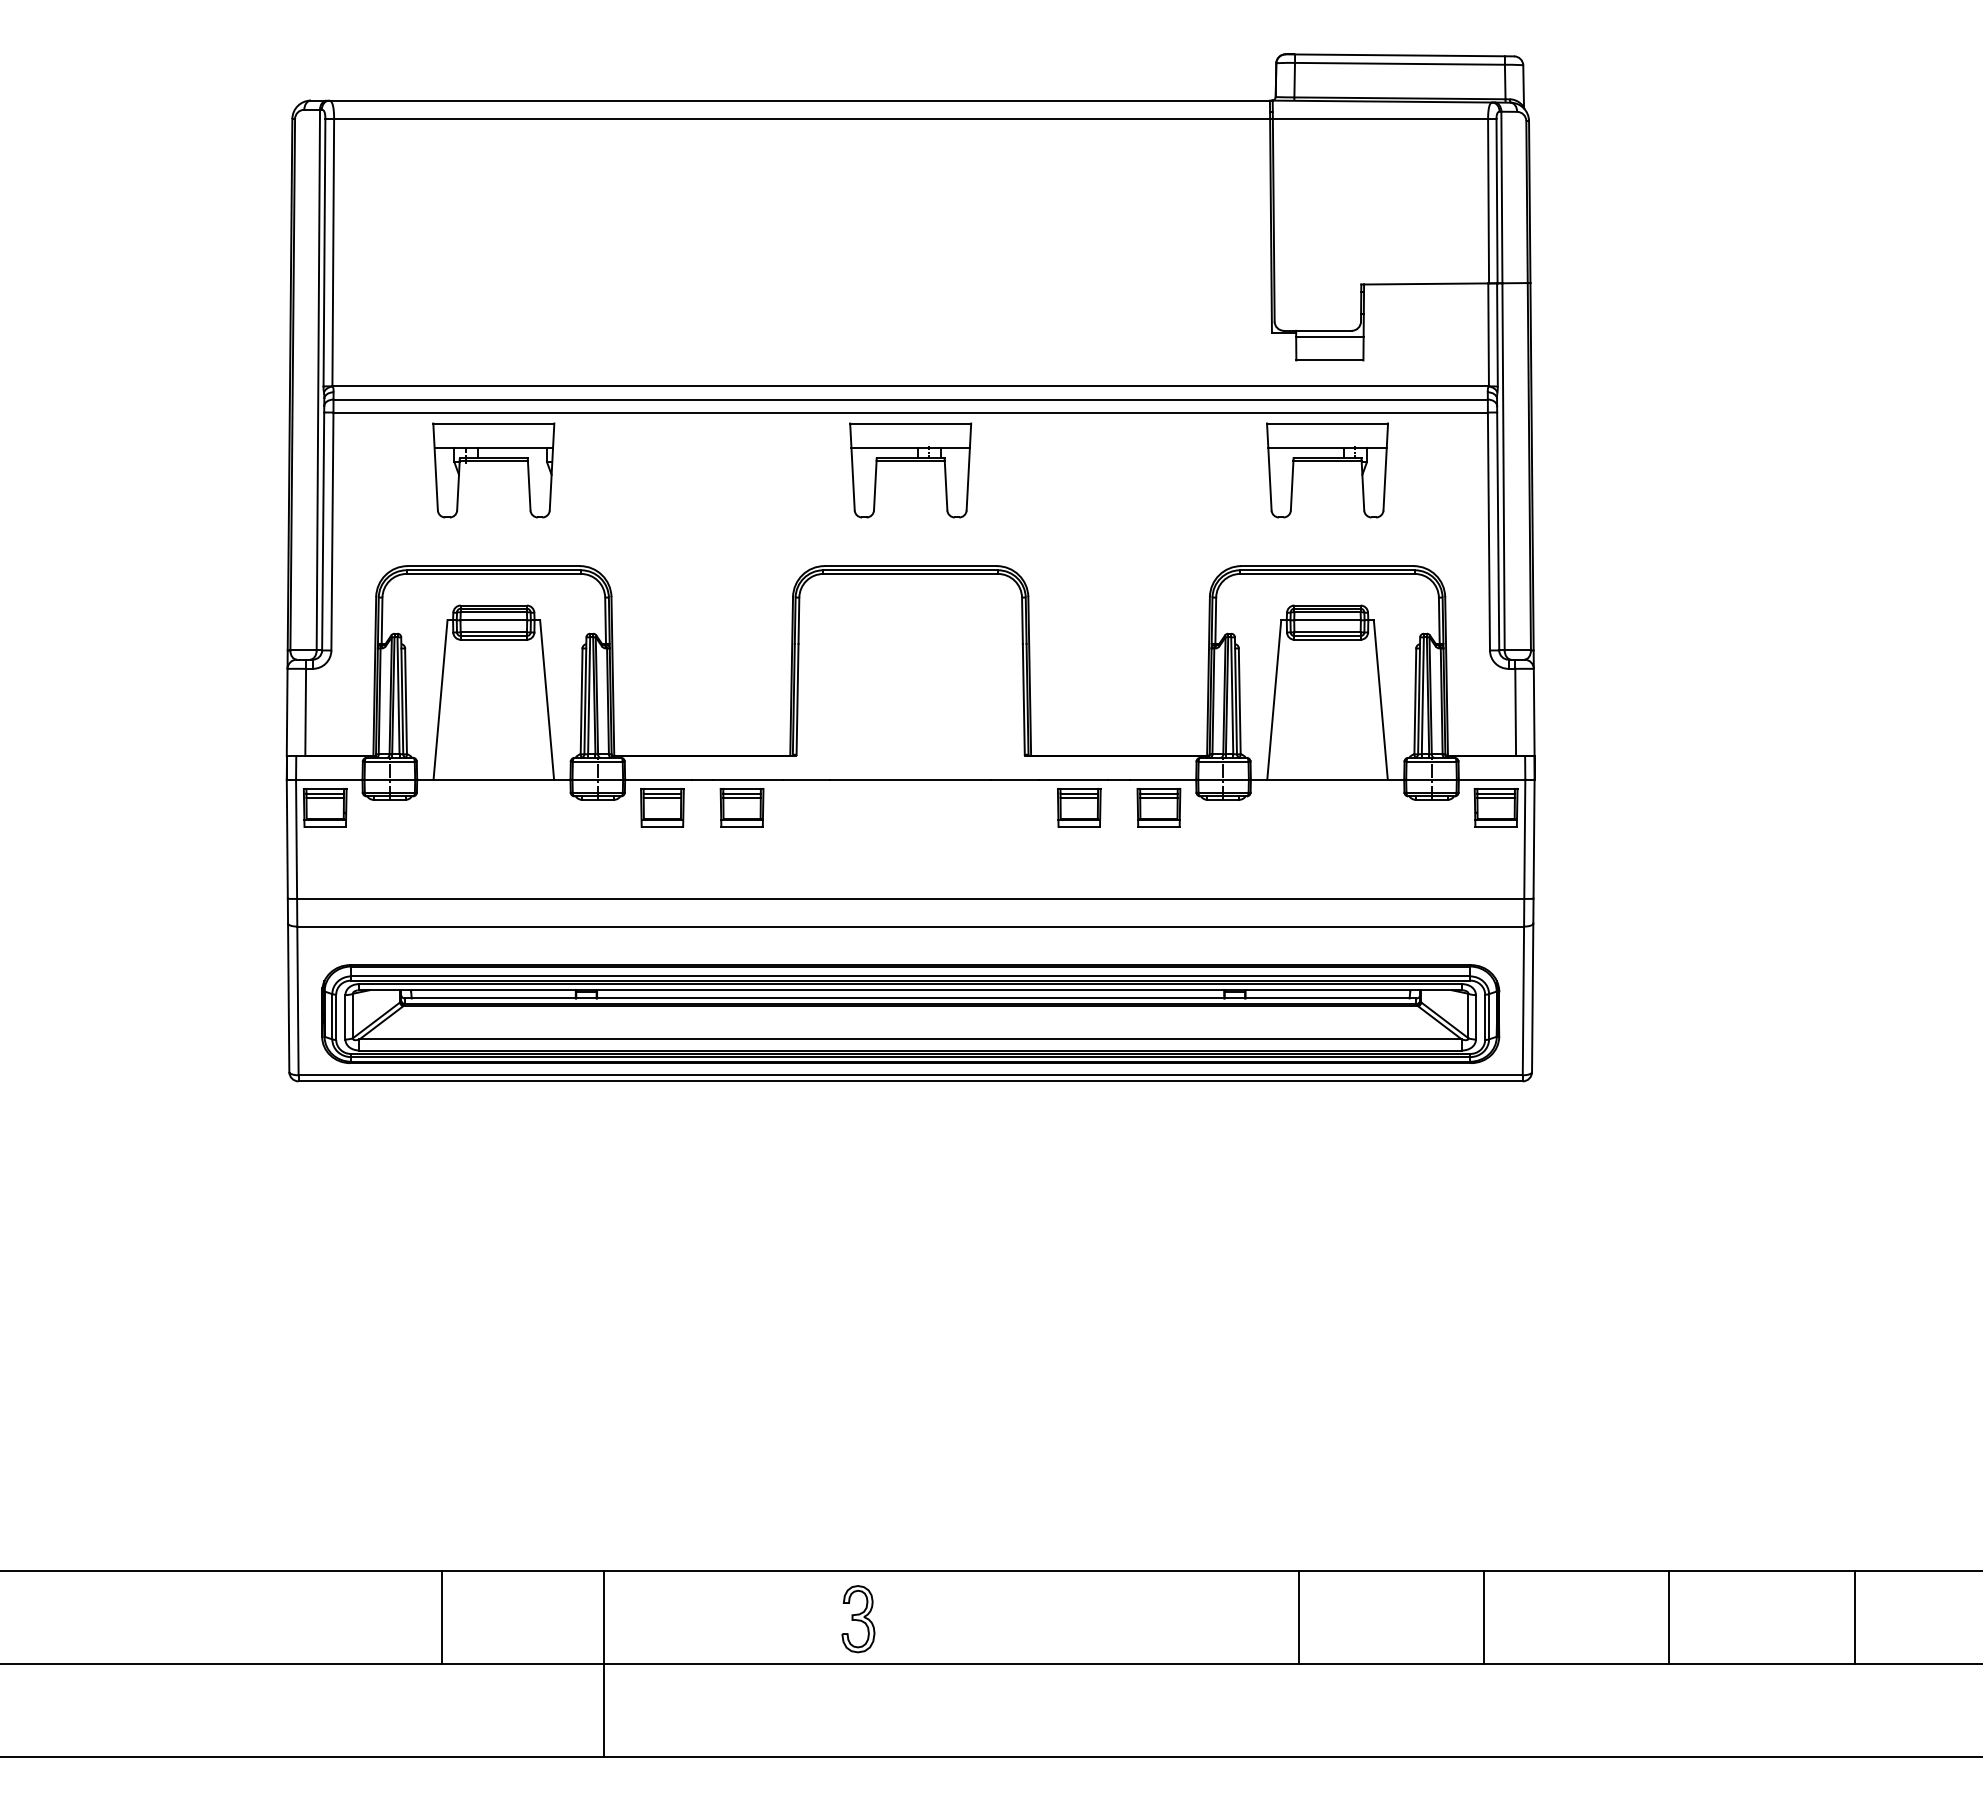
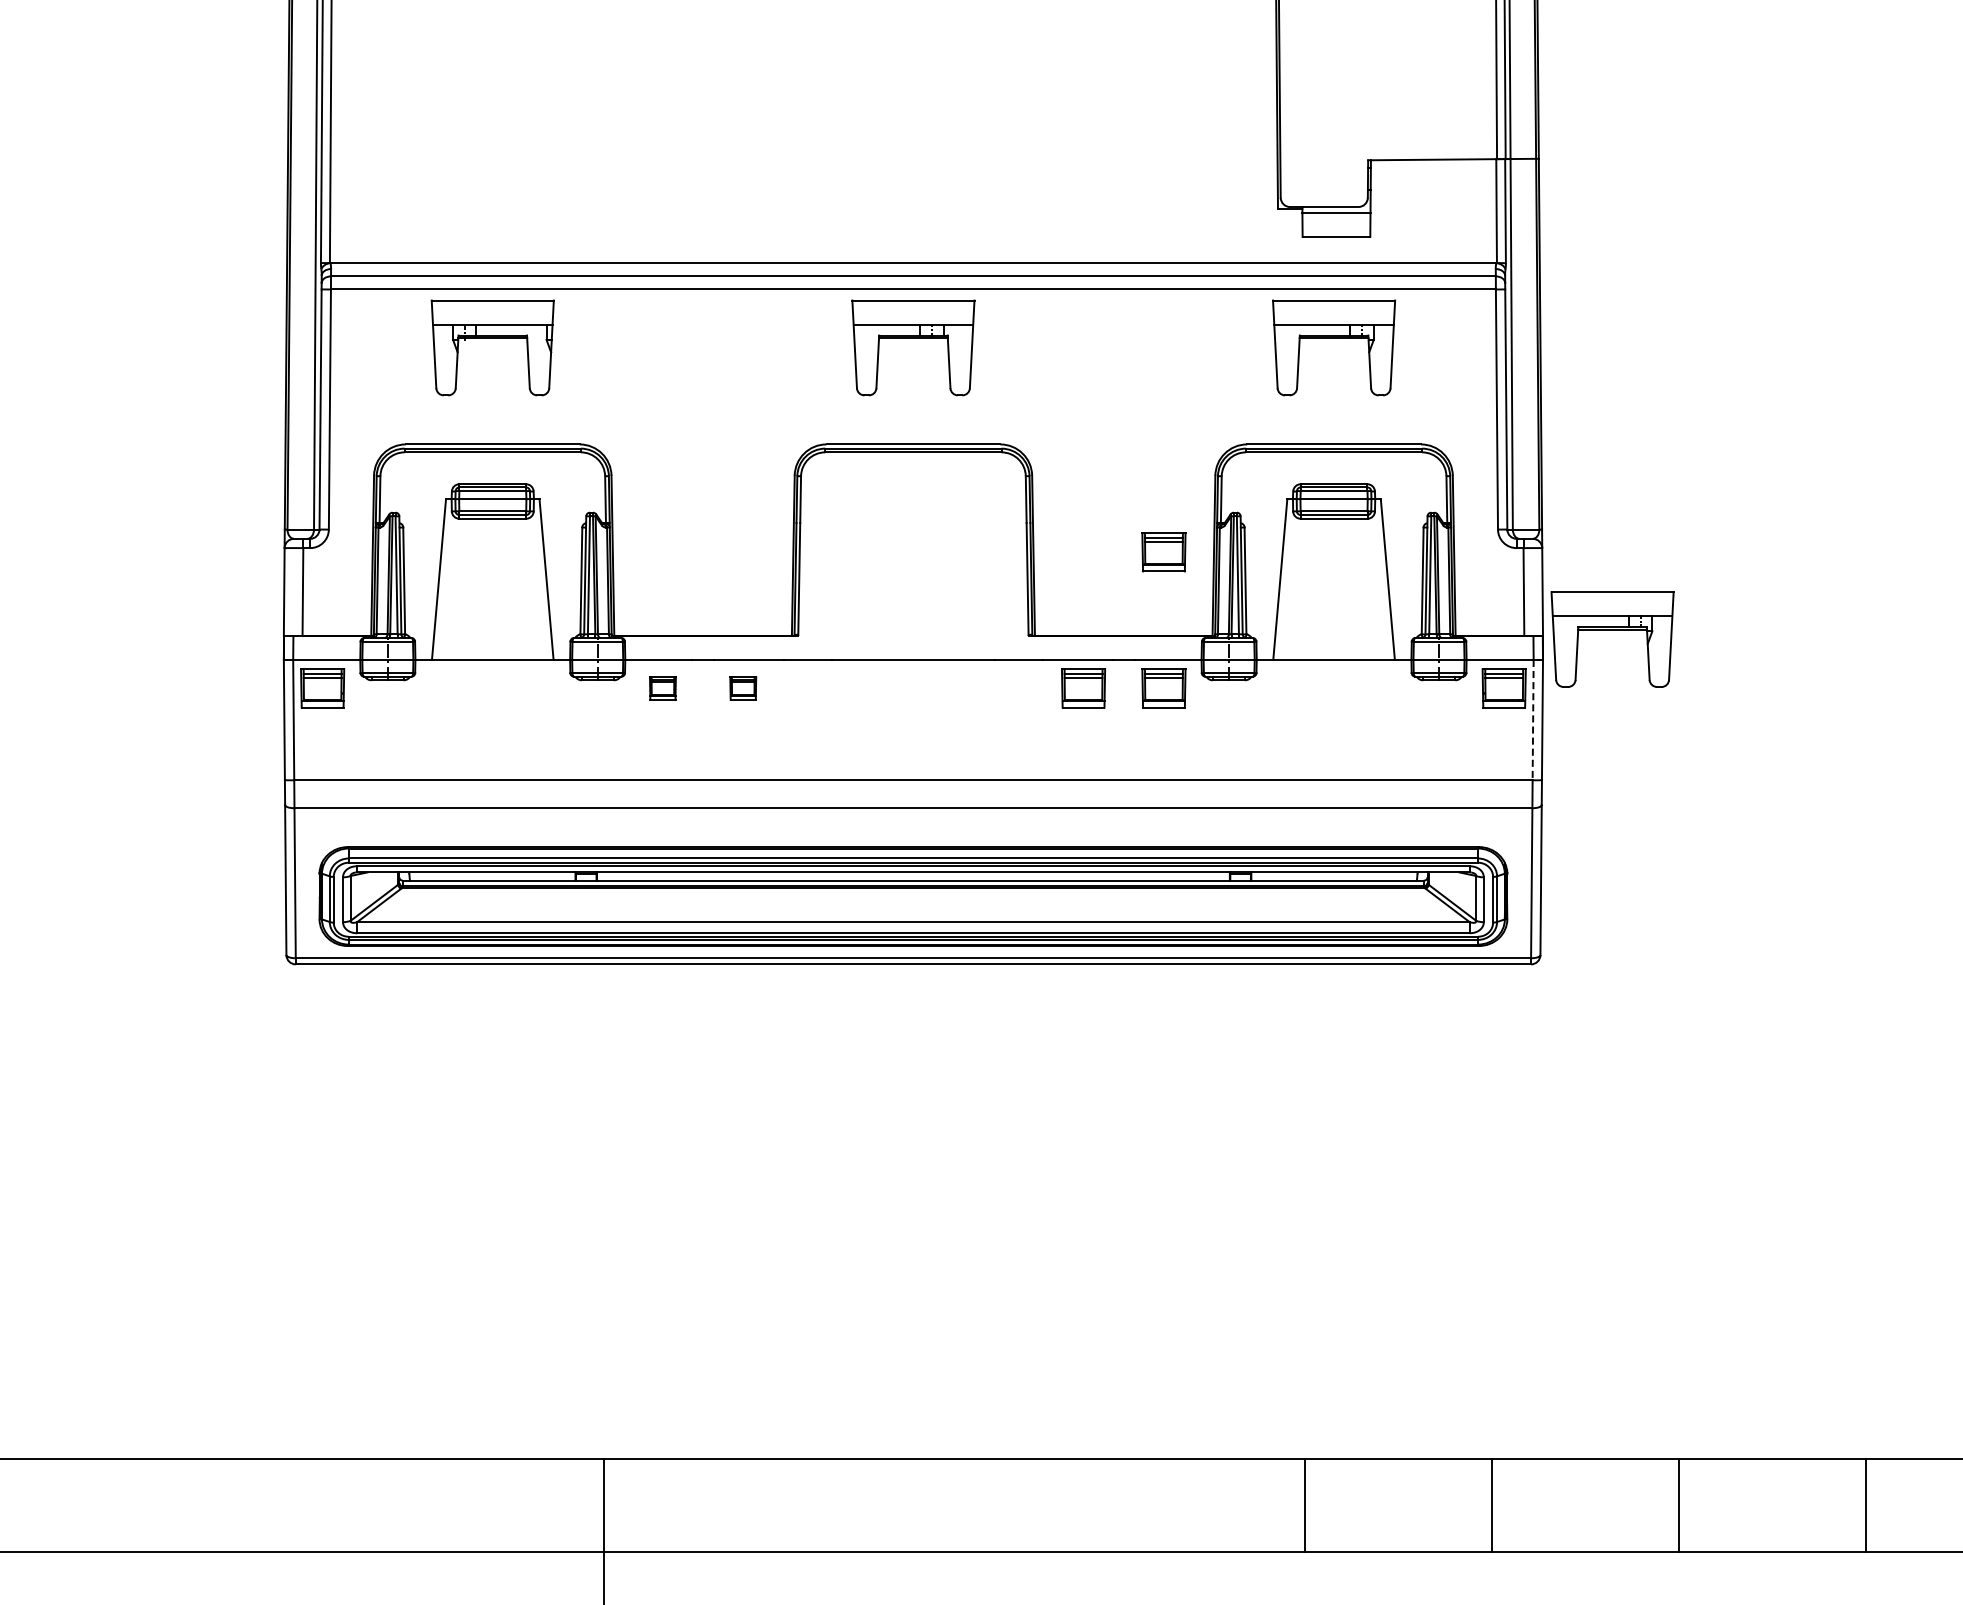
part: (1158, 672) -> (1163, 551), added
part: (1603, 750) -> (1612, 630), added
part: (662, 807) -> (662, 688), size x0.6
part: (741, 807) -> (742, 688), size x0.6
line: (1524, 839) -> (1532, 720), solid -> dashed
line: (441, 1617) -> (439, 1505), removed
part: (858, 1619) -> (860, 1507), removed

